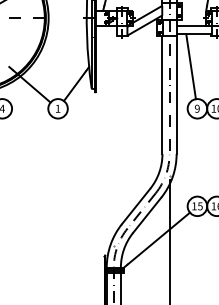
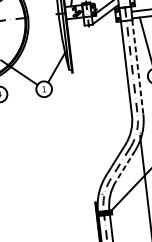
line: (176, 95) -> (137, 67), solid -> dashed
line: (147, 215) -> (125, 166), solid -> dashed

